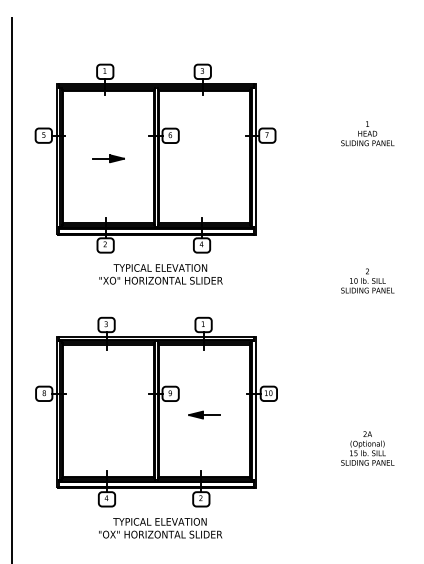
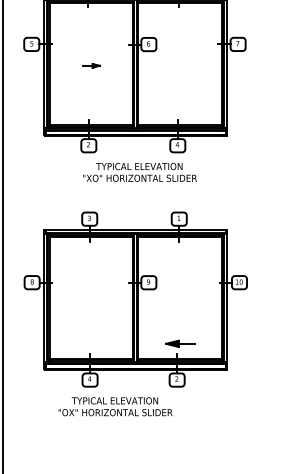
part: (108, 158) -> (91, 65), size x0.6
part: (204, 414) -> (180, 343), moved
text: (160, 528) -> (115, 406), moved

